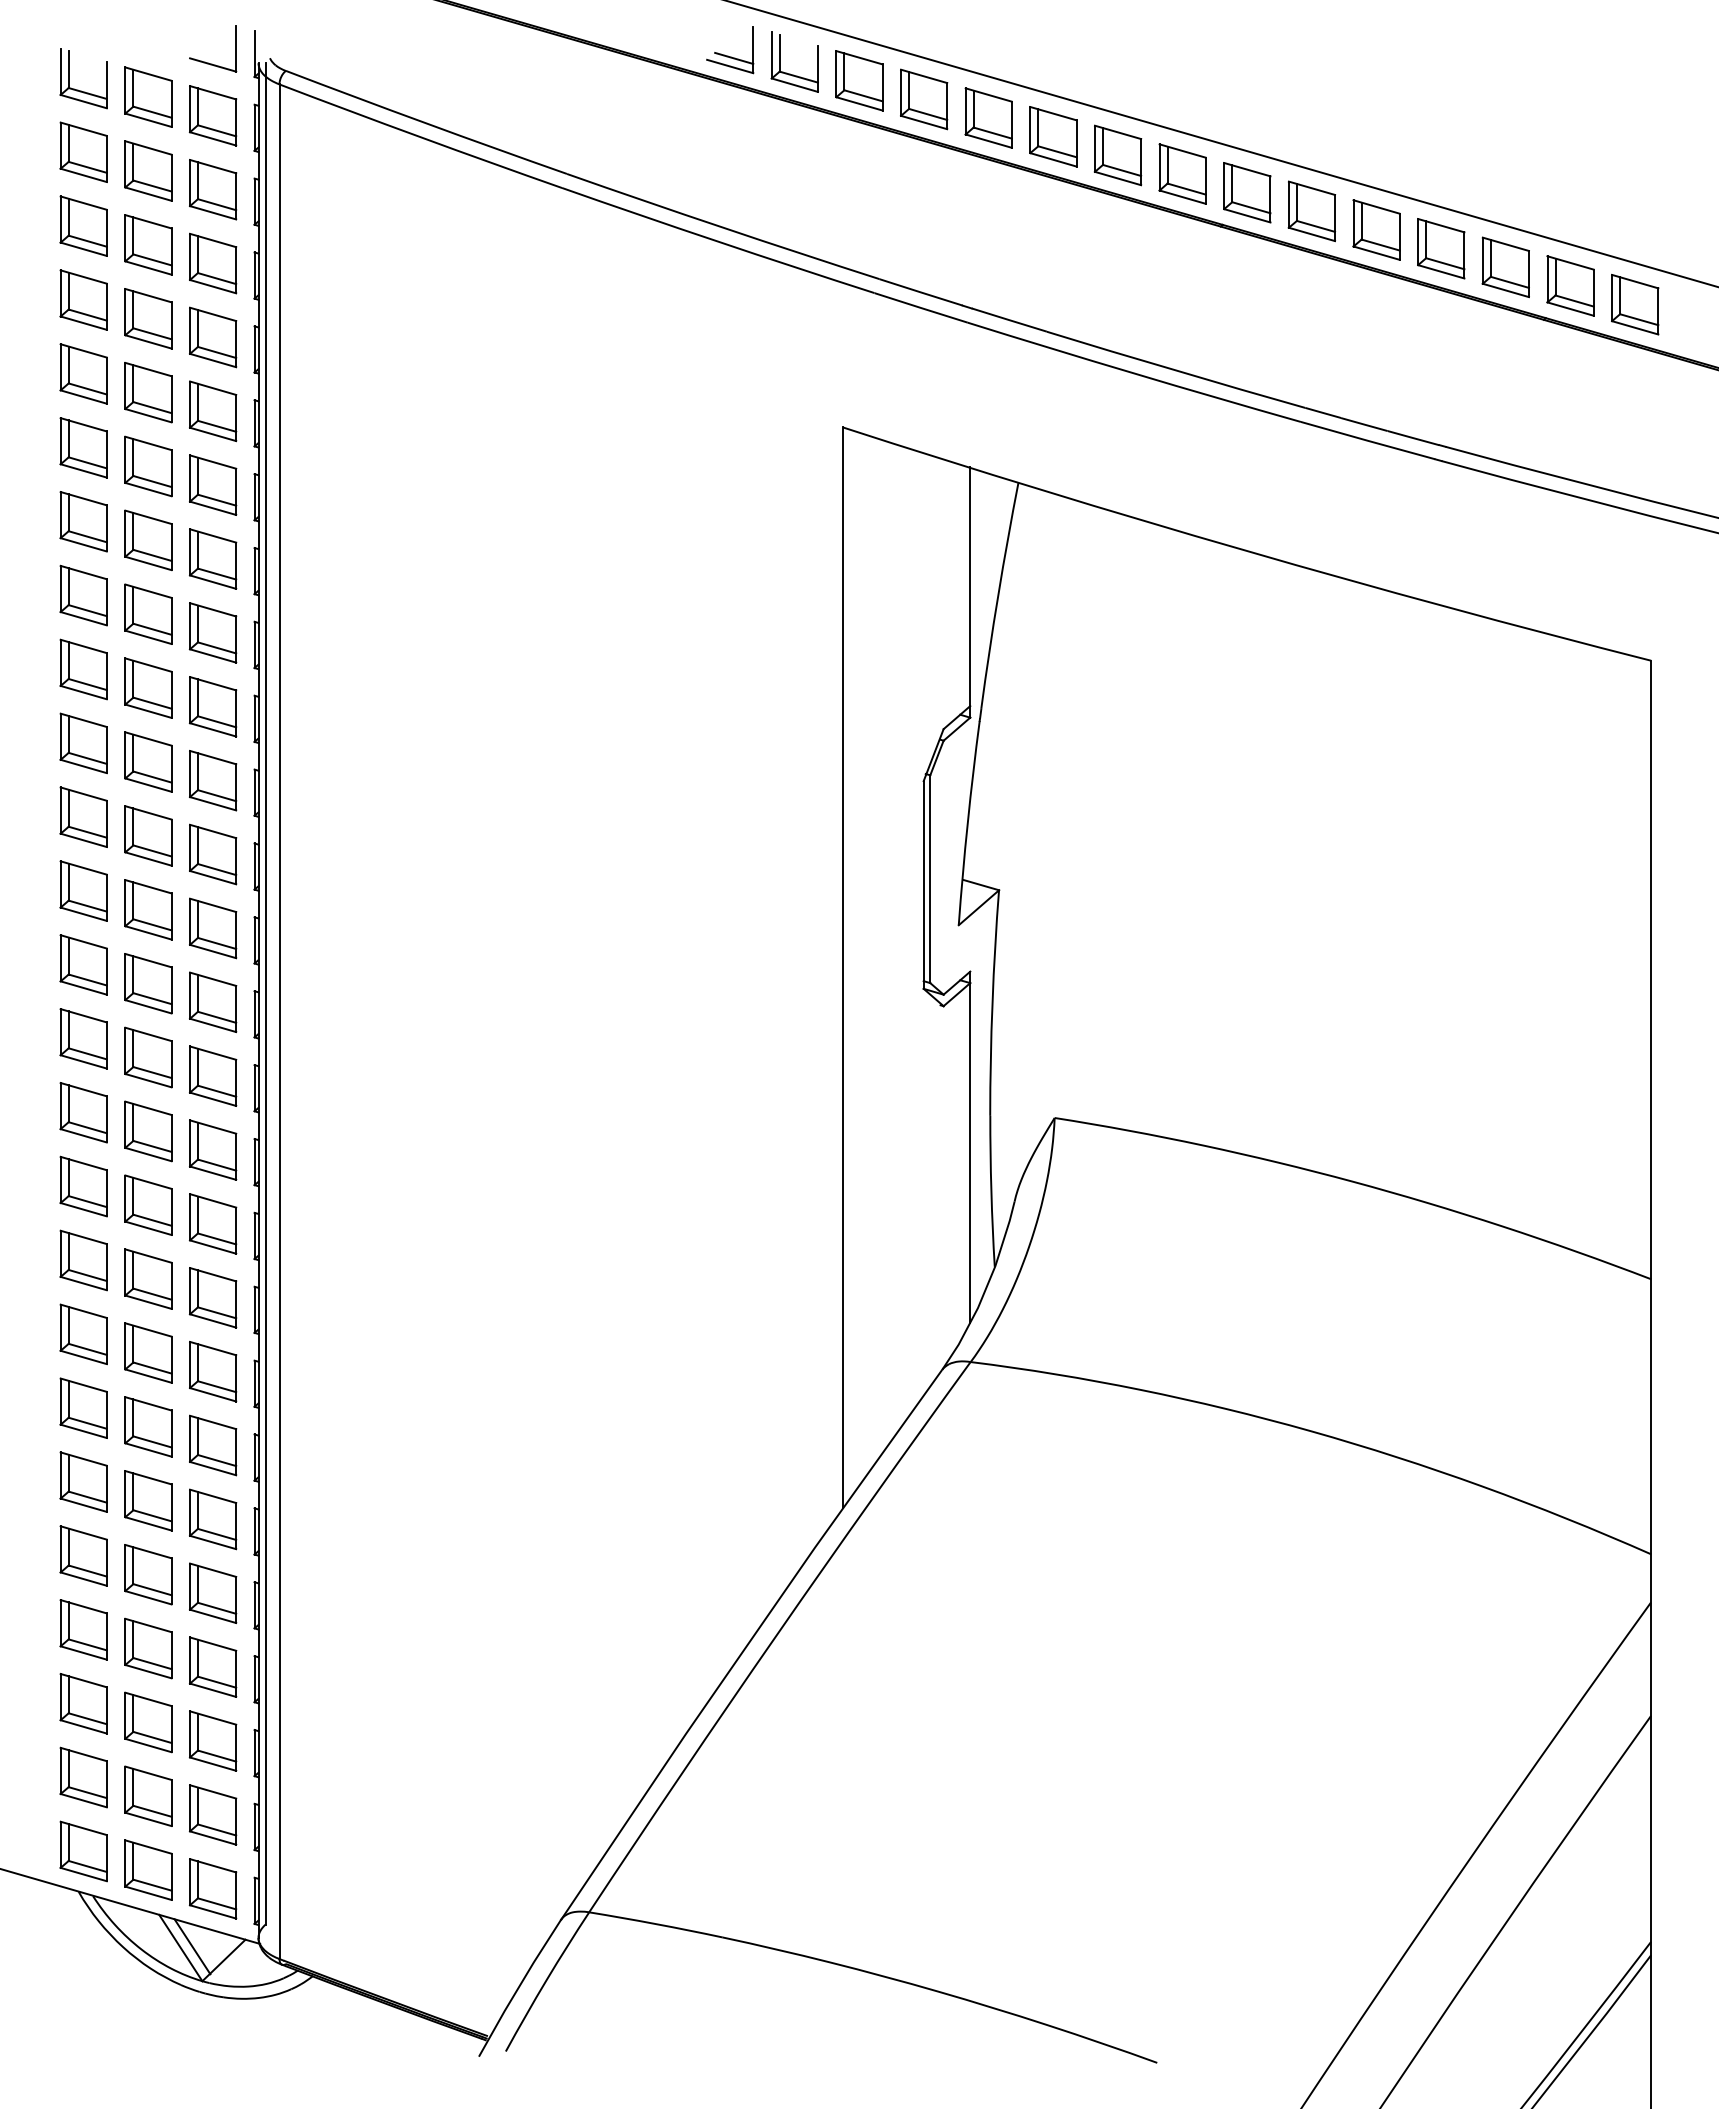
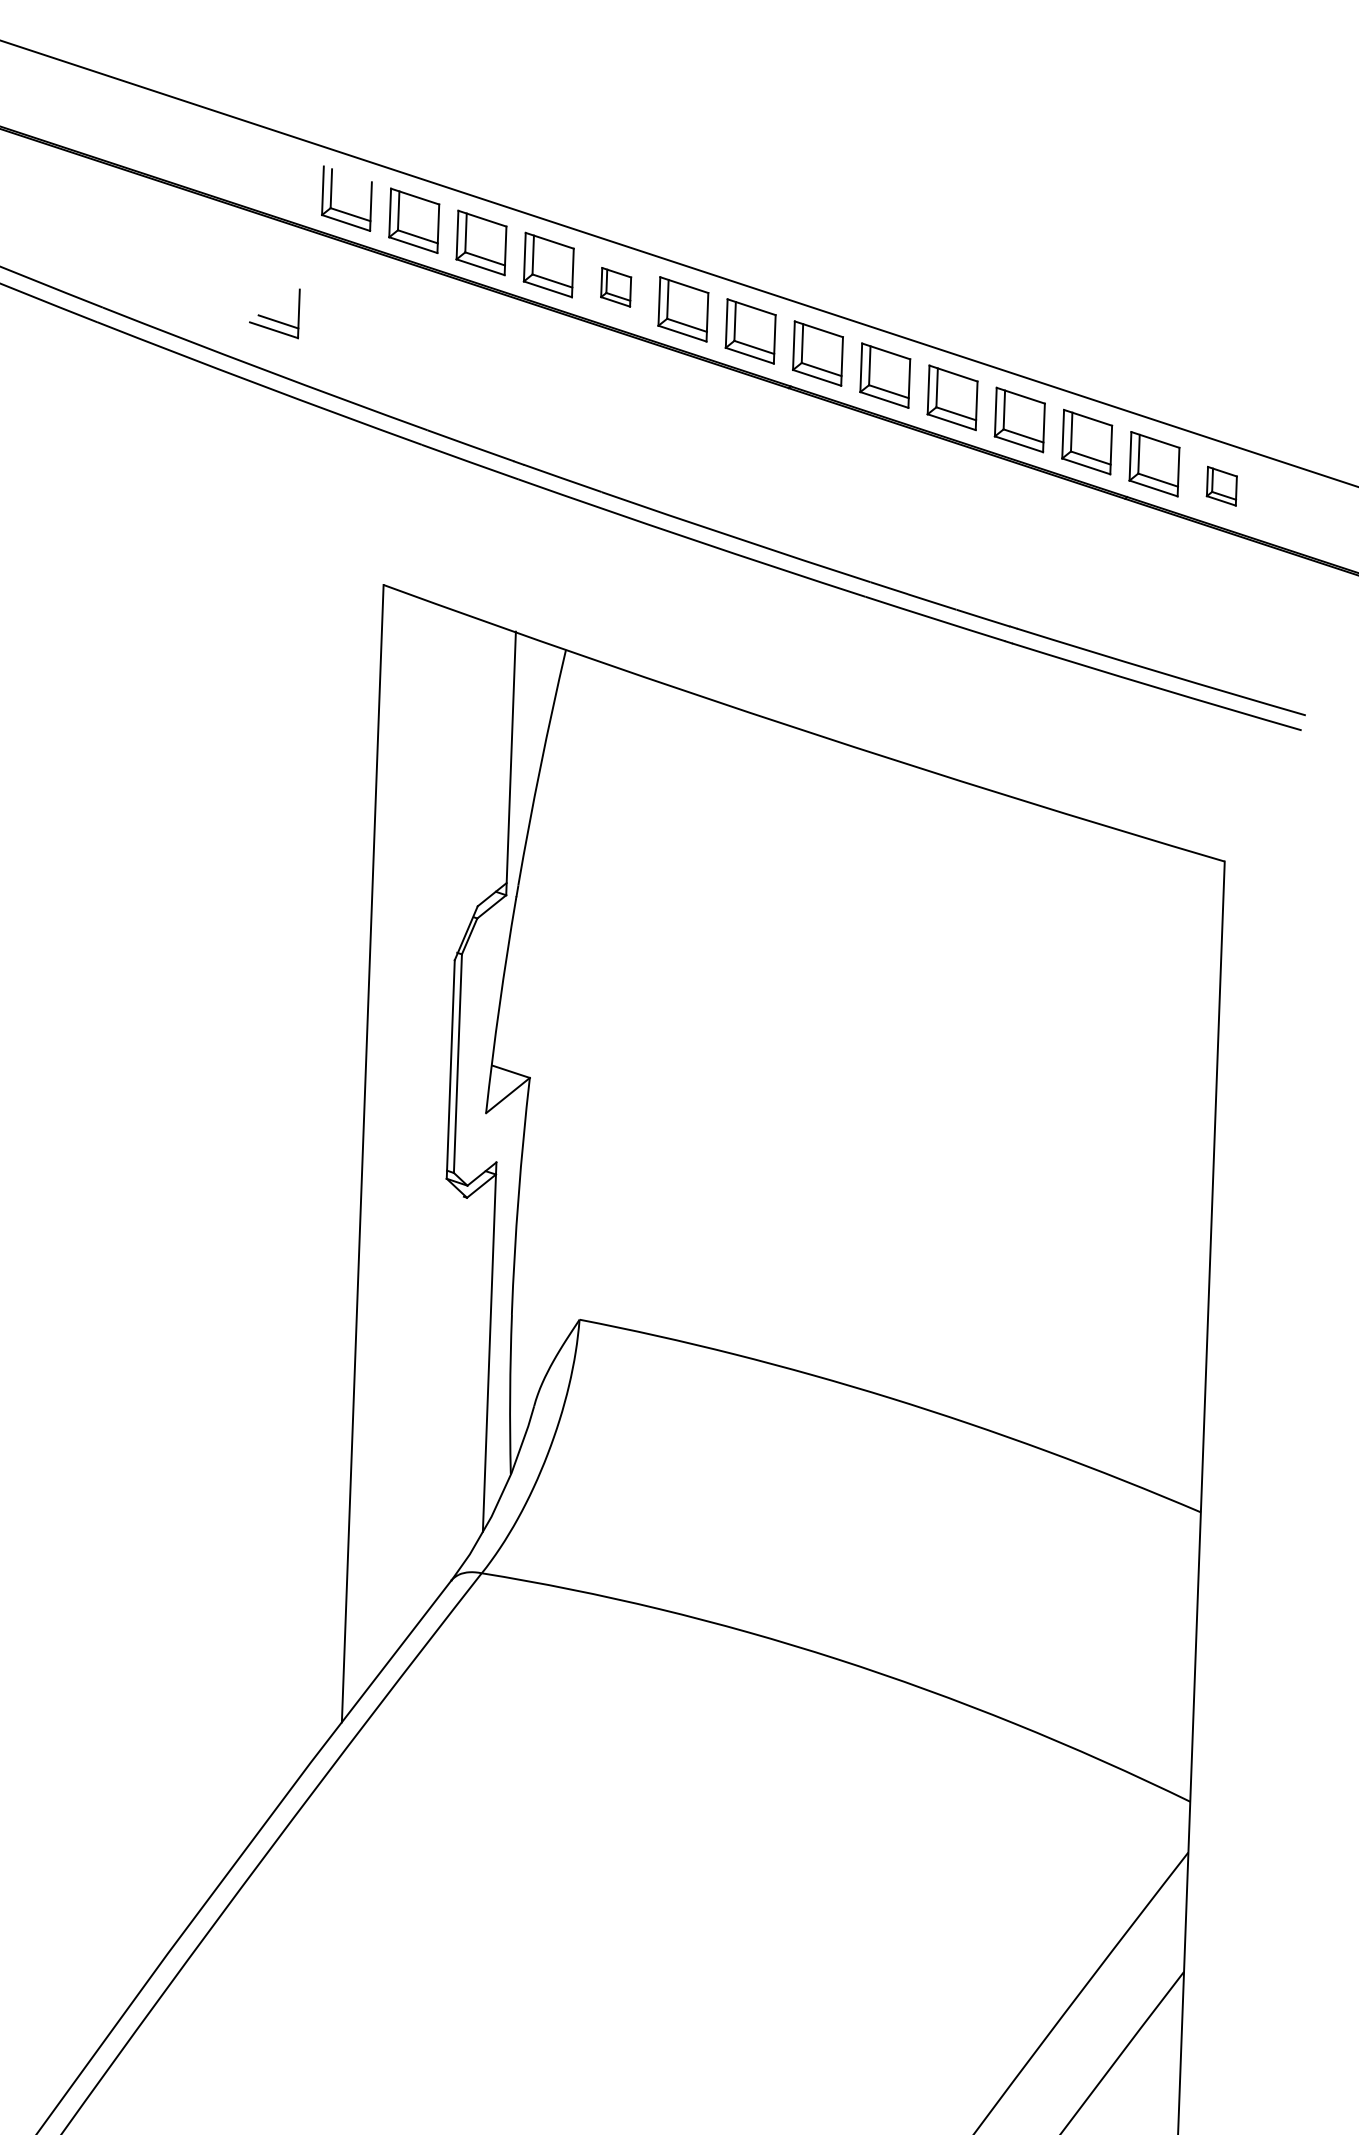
part: (730, 50) -> (274, 313), moved
part: (1053, 136) -> (616, 286), size x0.6
part: (1635, 304) -> (1222, 486), size x0.6

